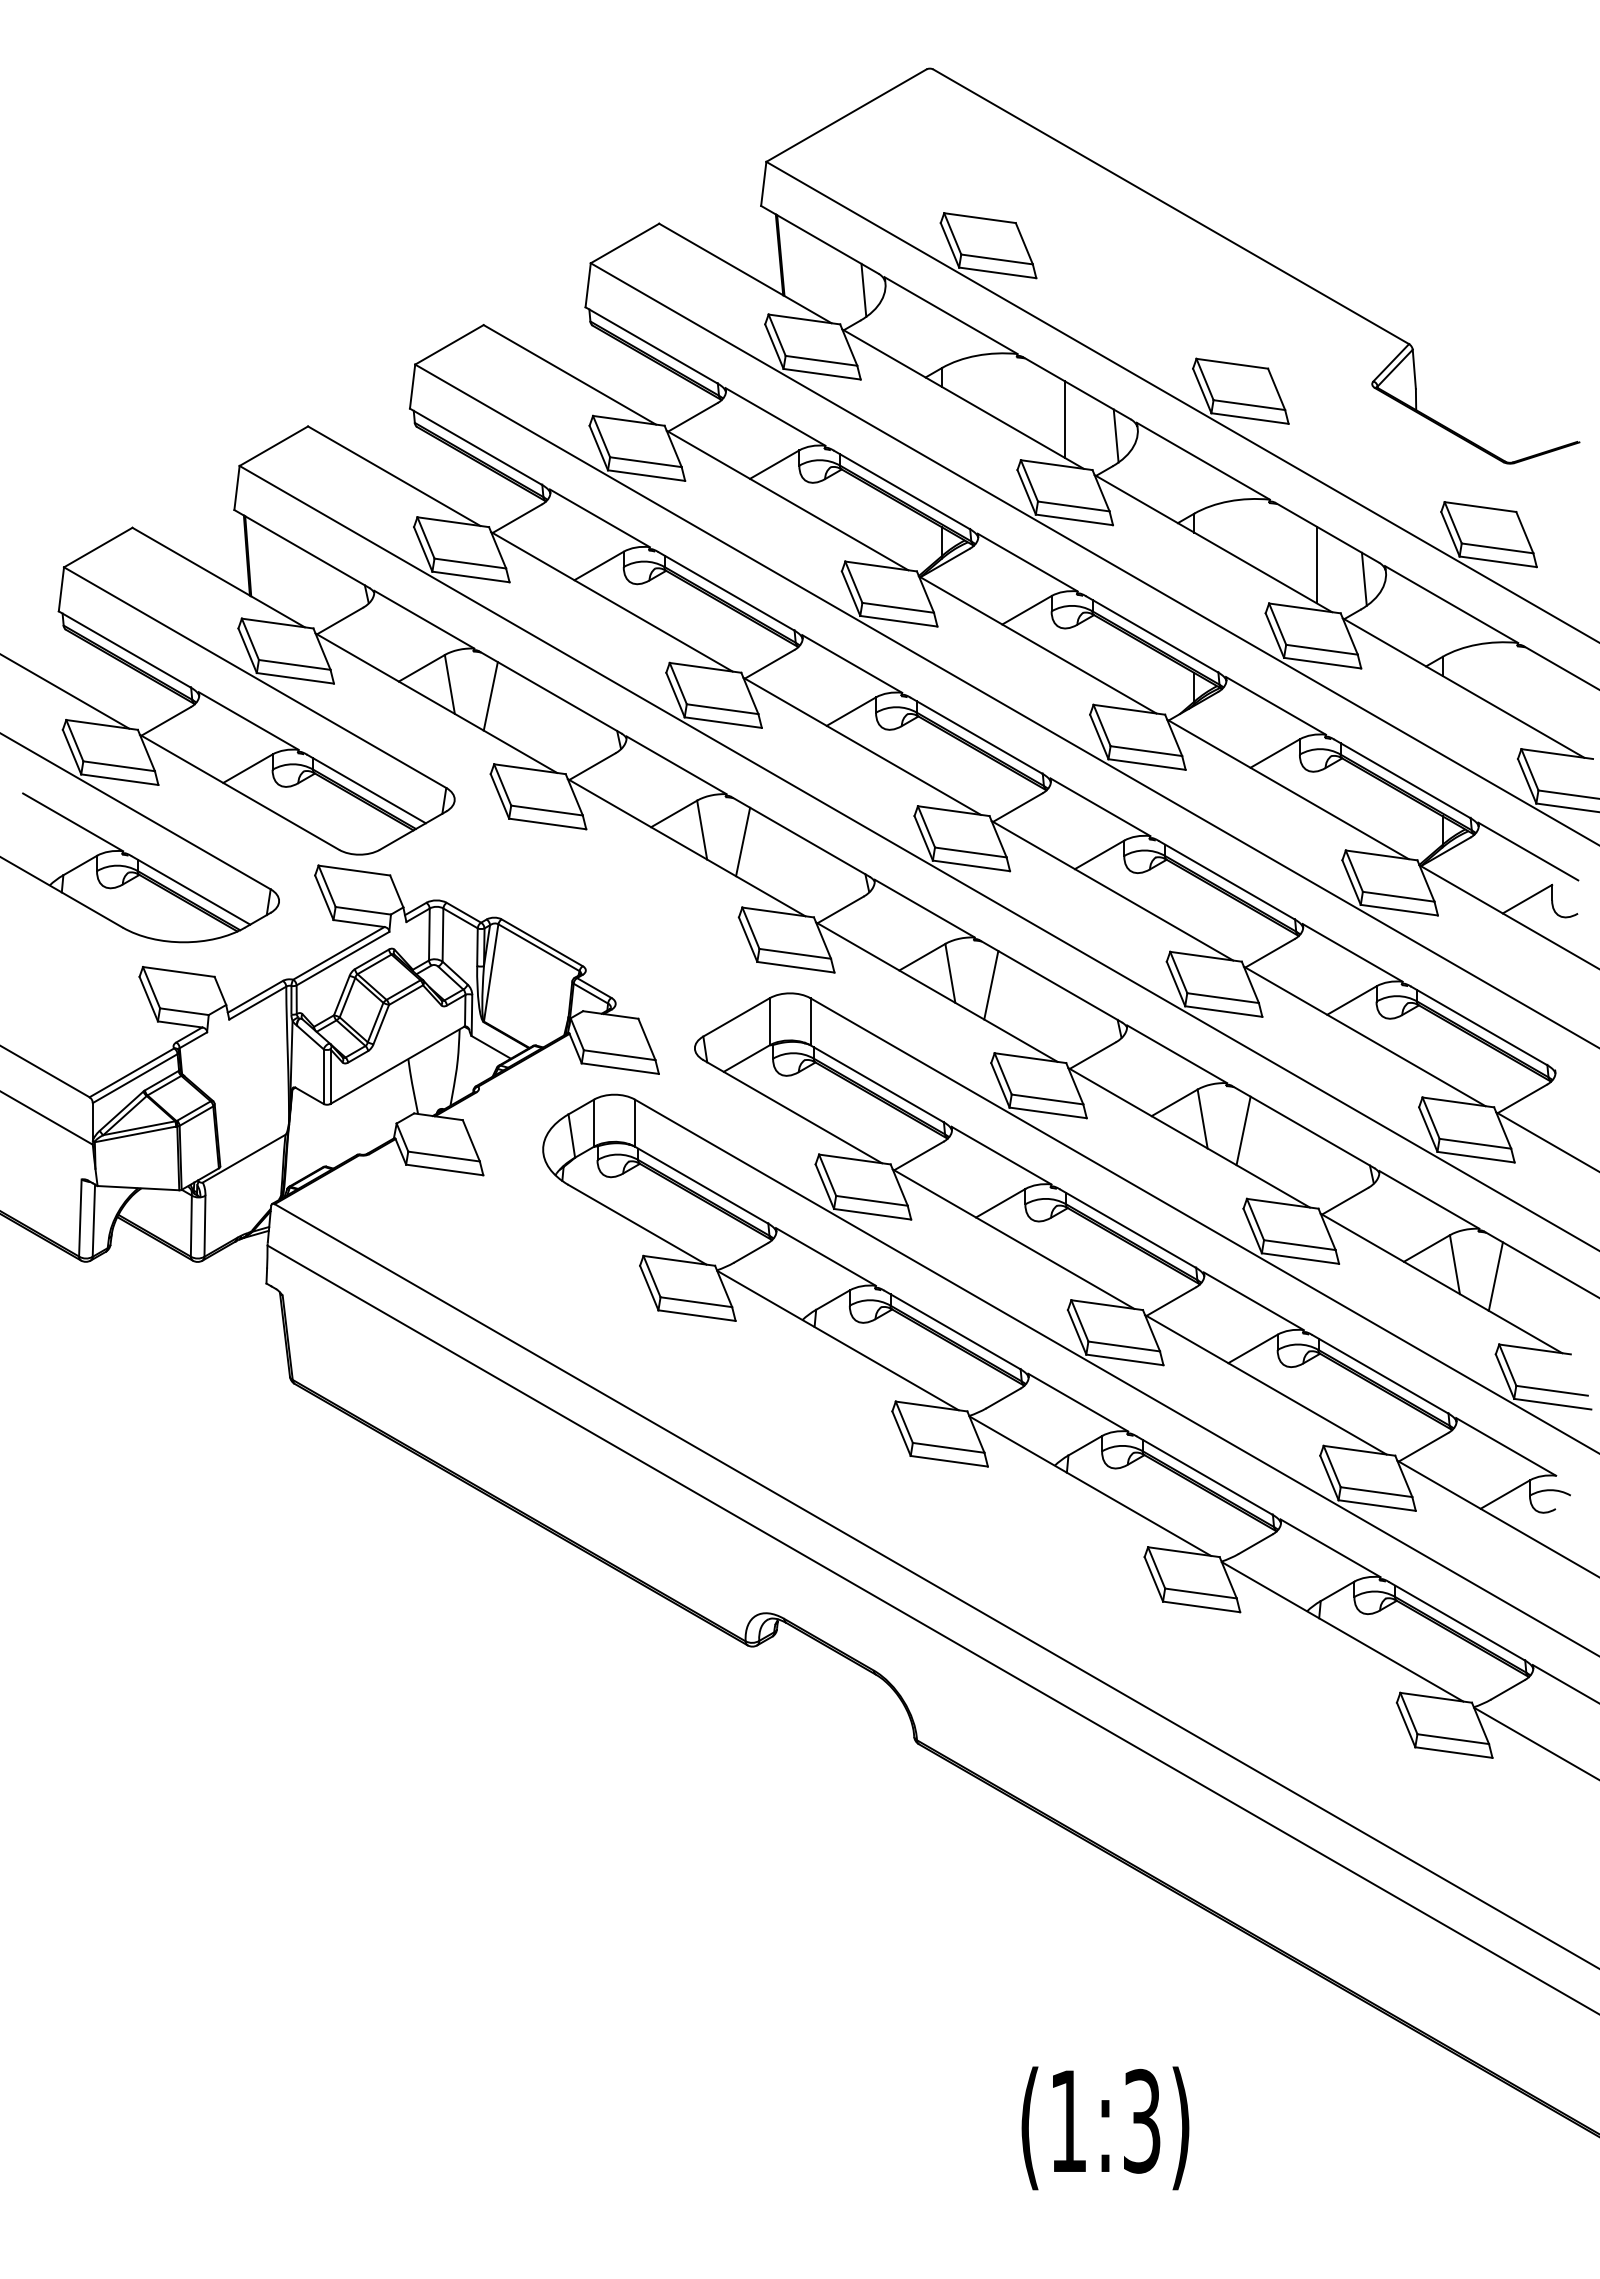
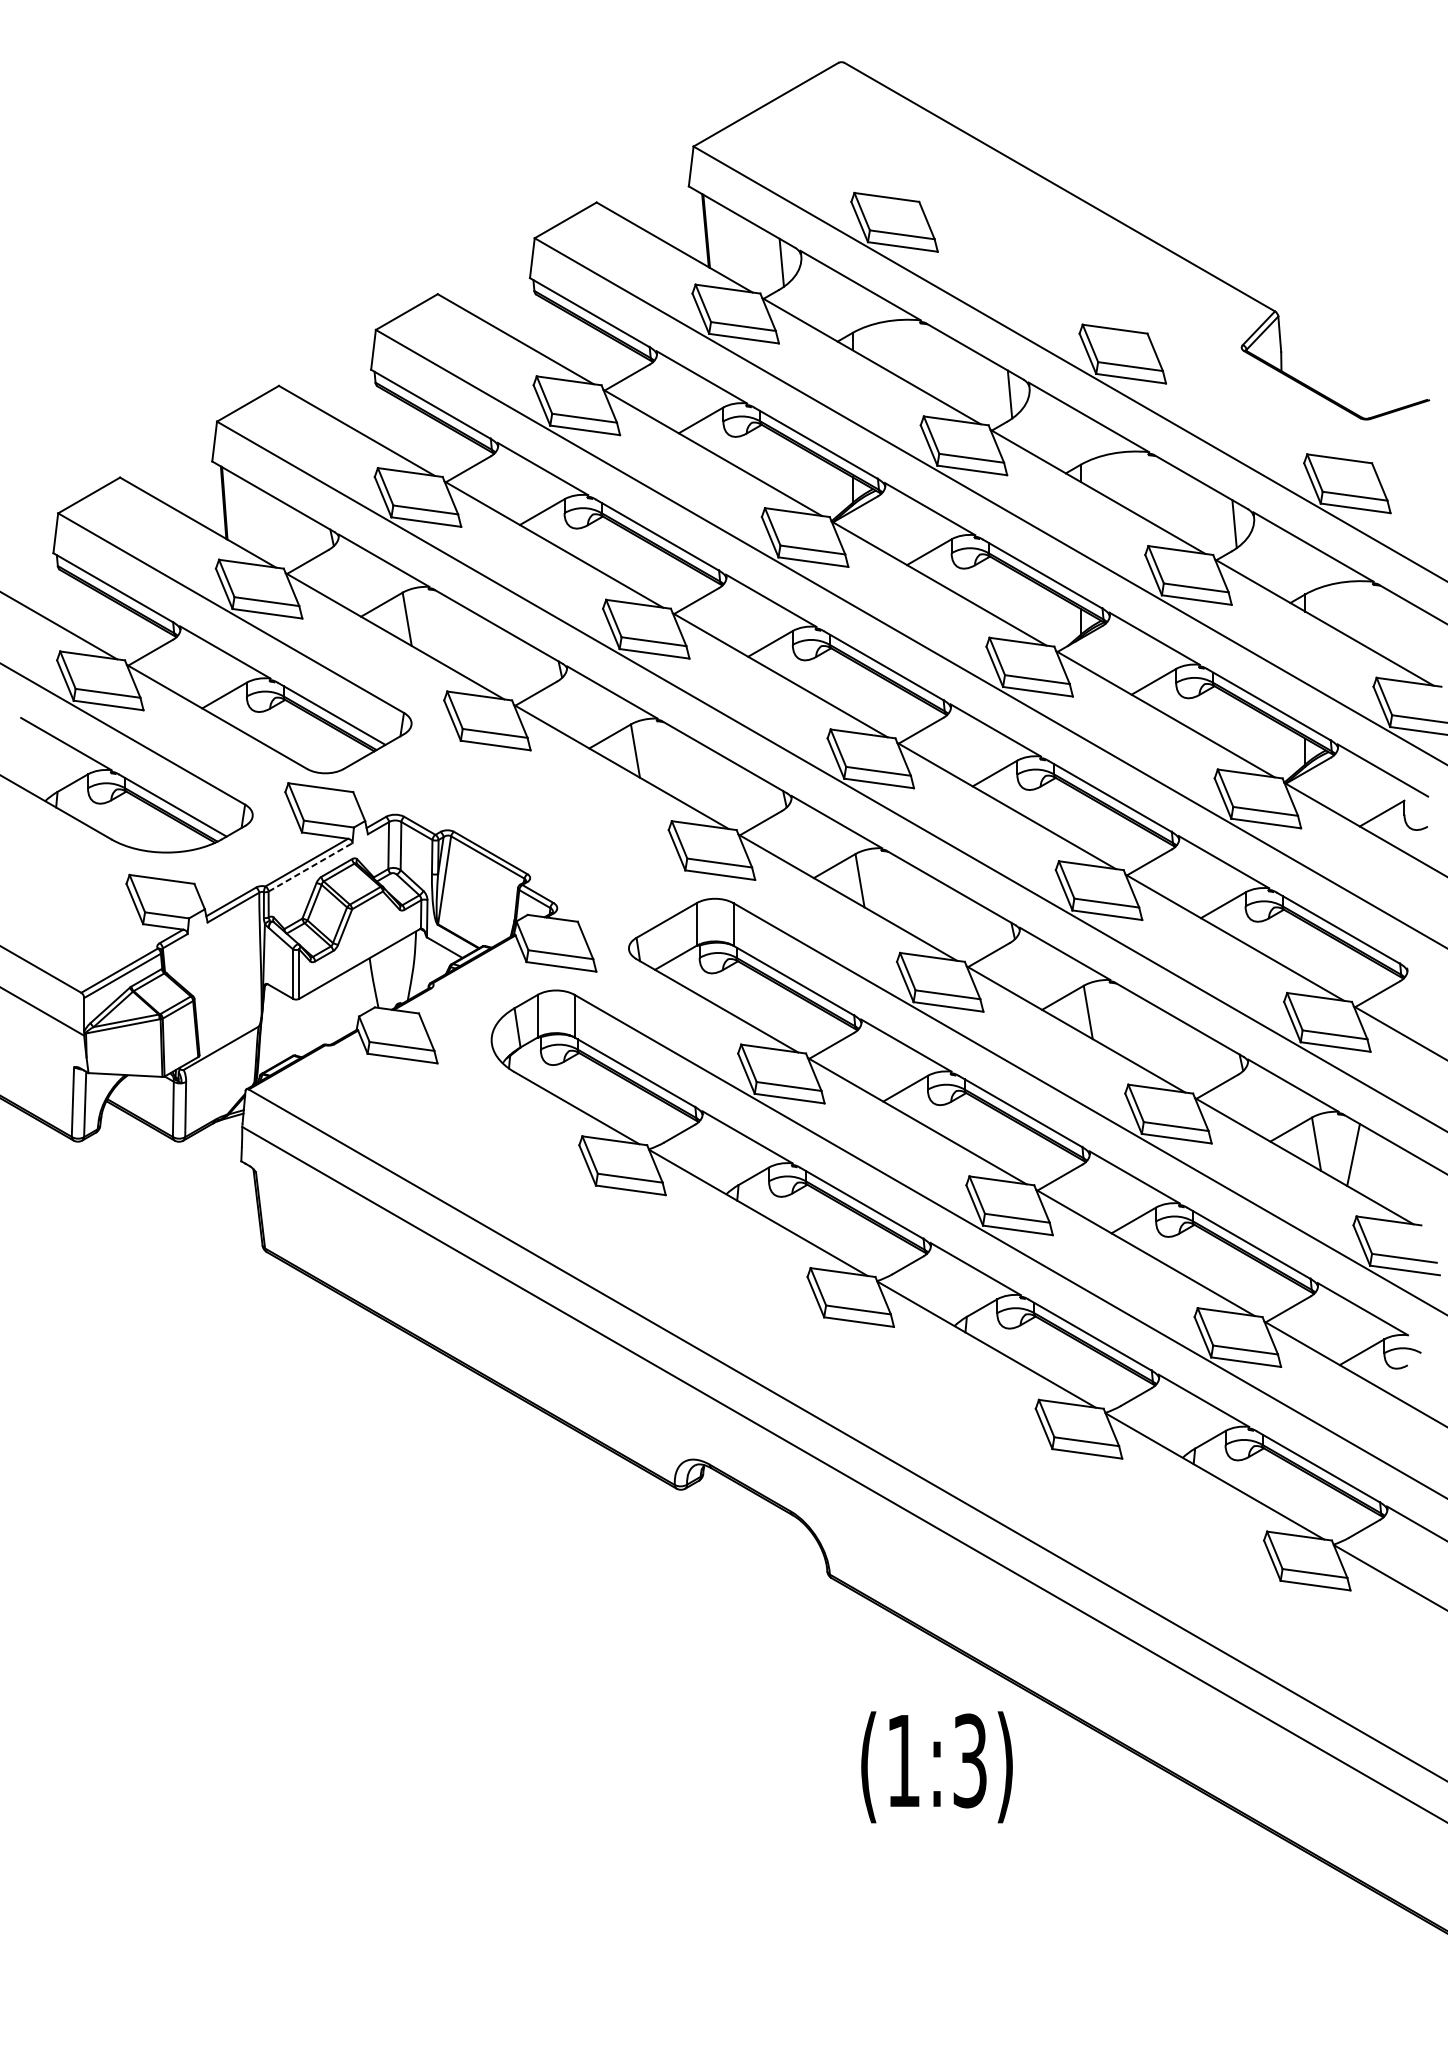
line: (1064, 419) -> (963, 379), removed
line: (1316, 564) -> (1191, 510), removed
line: (490, 696) -> (443, 630), removed
line: (743, 841) -> (672, 761), removed
line: (342, 958) -> (310, 867), solid -> dashed
line: (991, 985) -> (897, 891), removed
line: (1243, 1130) -> (1125, 1022), removed
text: (1105, 2128) -> (937, 1767), moved

